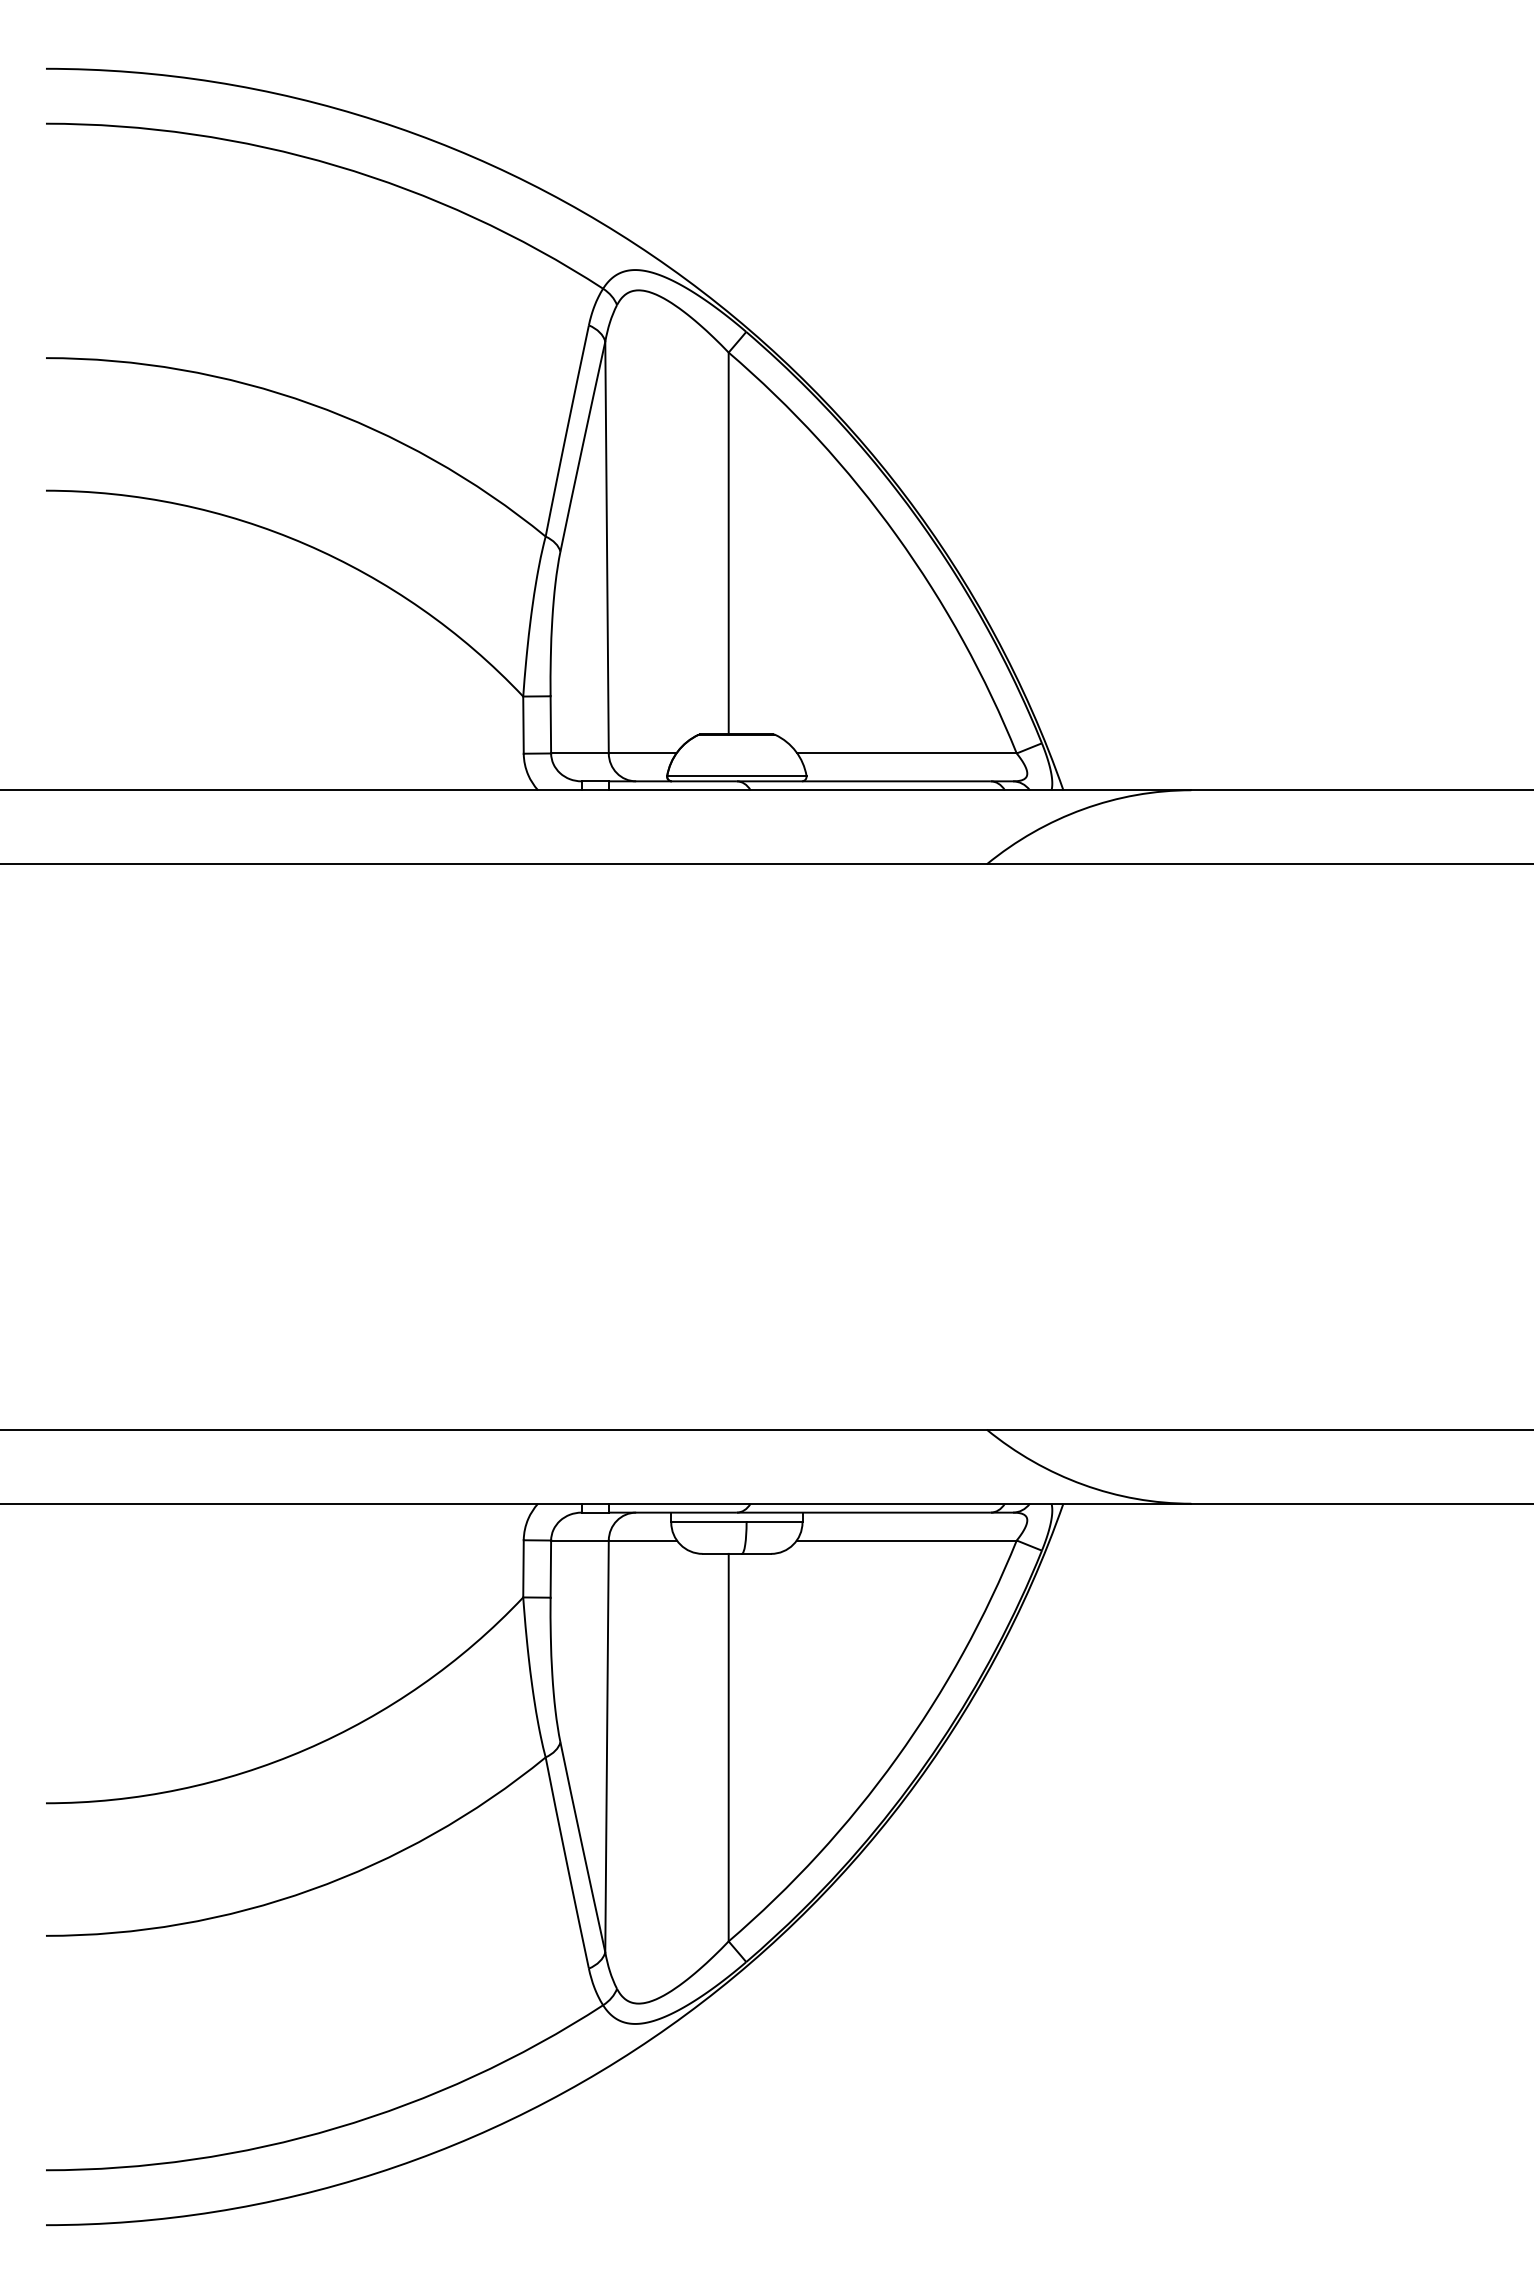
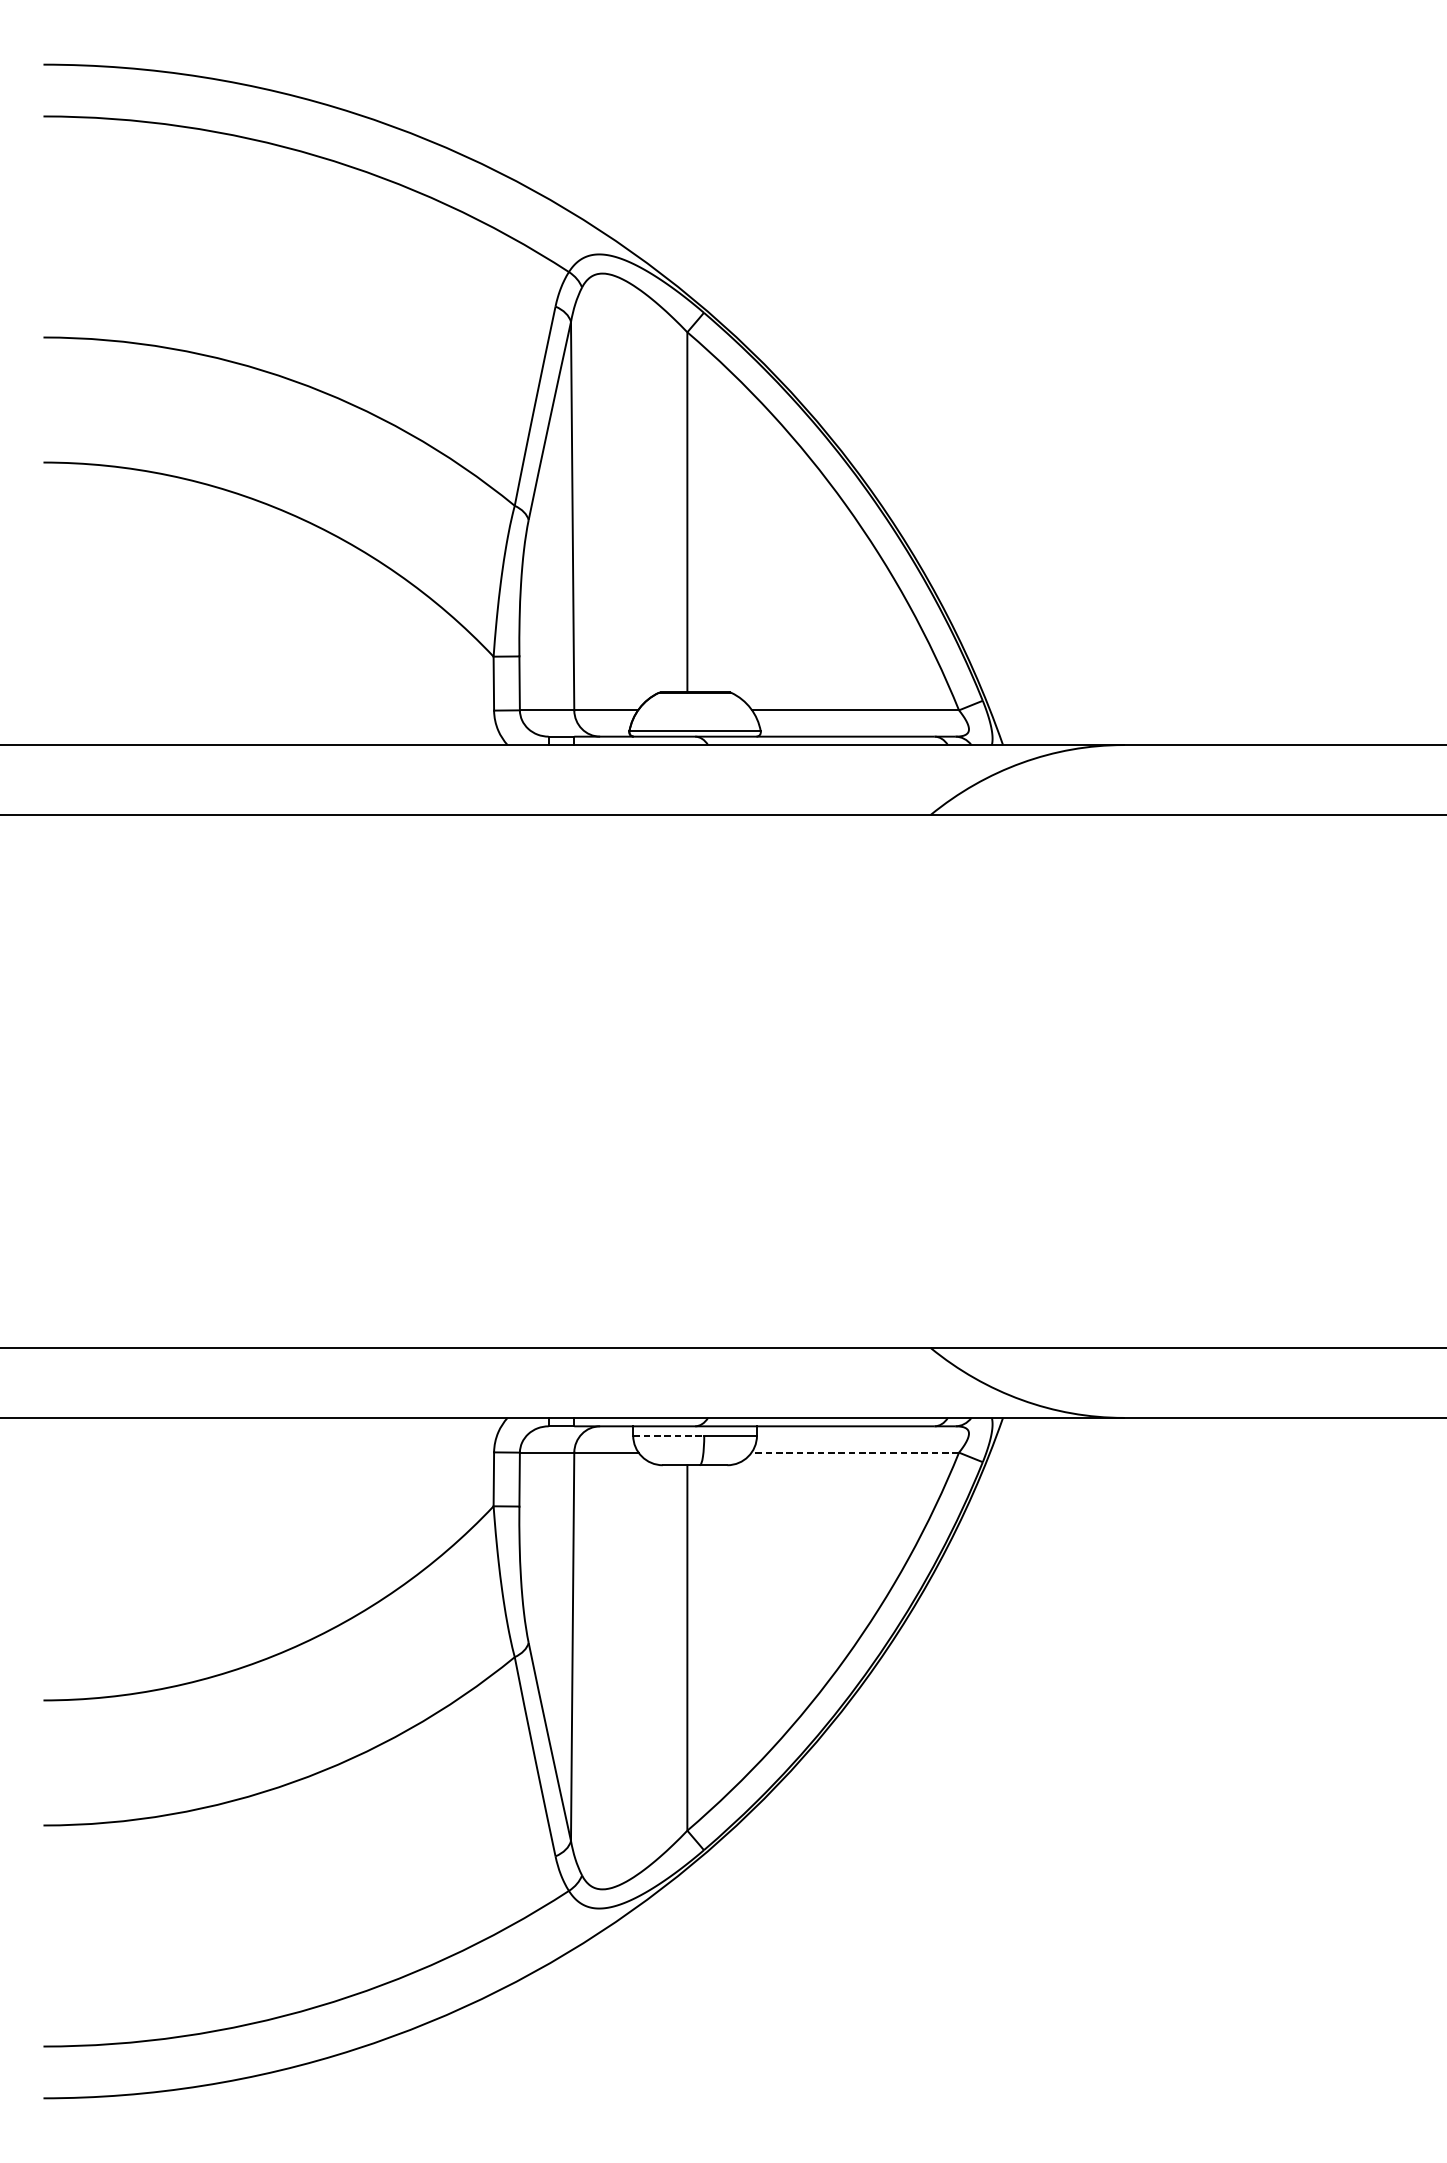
line: (708, 1522) -> (668, 1435), solid -> dashed
line: (906, 1540) -> (855, 1452), solid -> dashed

